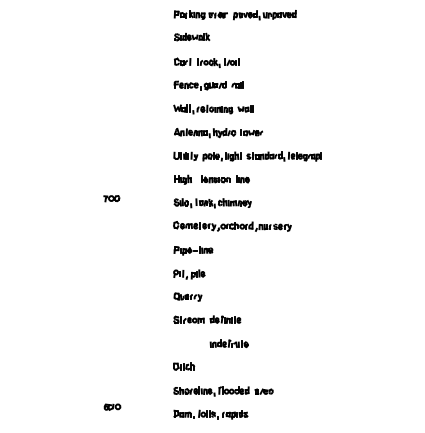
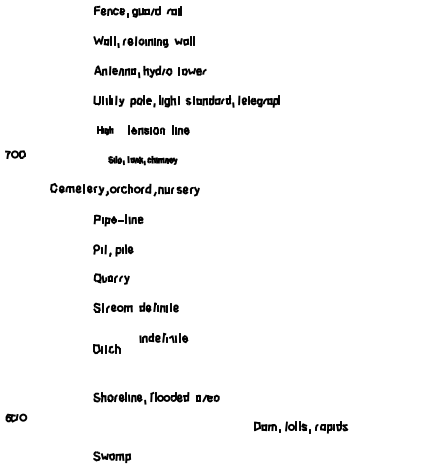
part: (182, 179) -> (104, 130), size x0.7
part: (212, 203) -> (142, 160), size x0.7
part: (232, 226) -> (124, 189), moved
part: (184, 366) -> (107, 348), moved
part: (210, 414) -> (300, 427), moved

